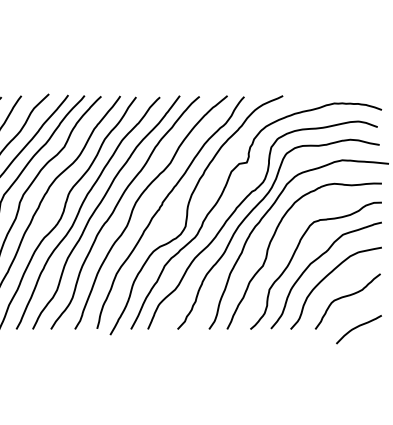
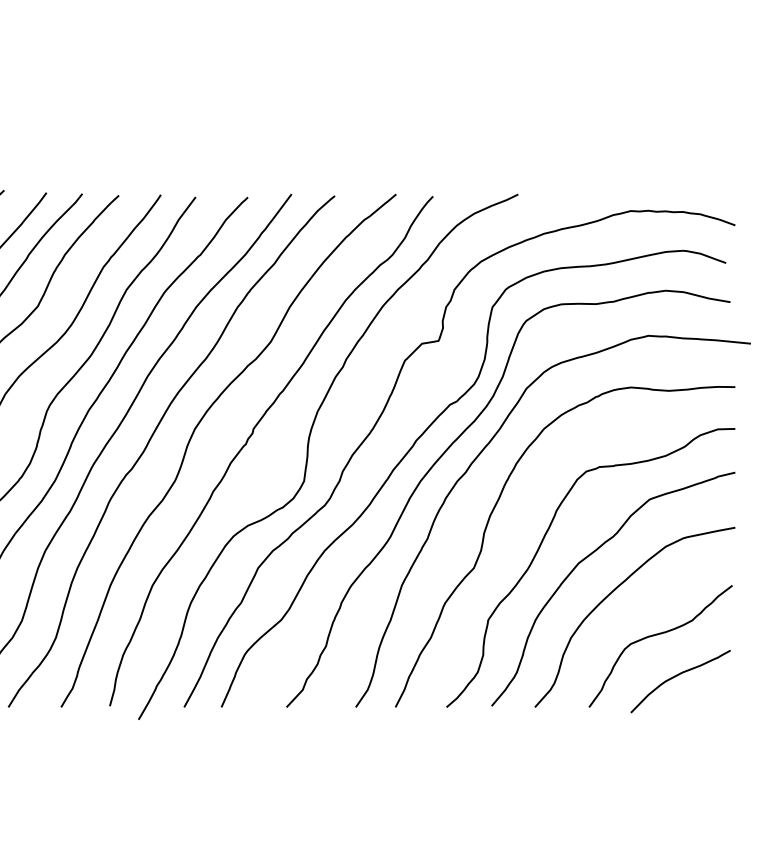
curve: (358, 327) -> (679, 676), moved

